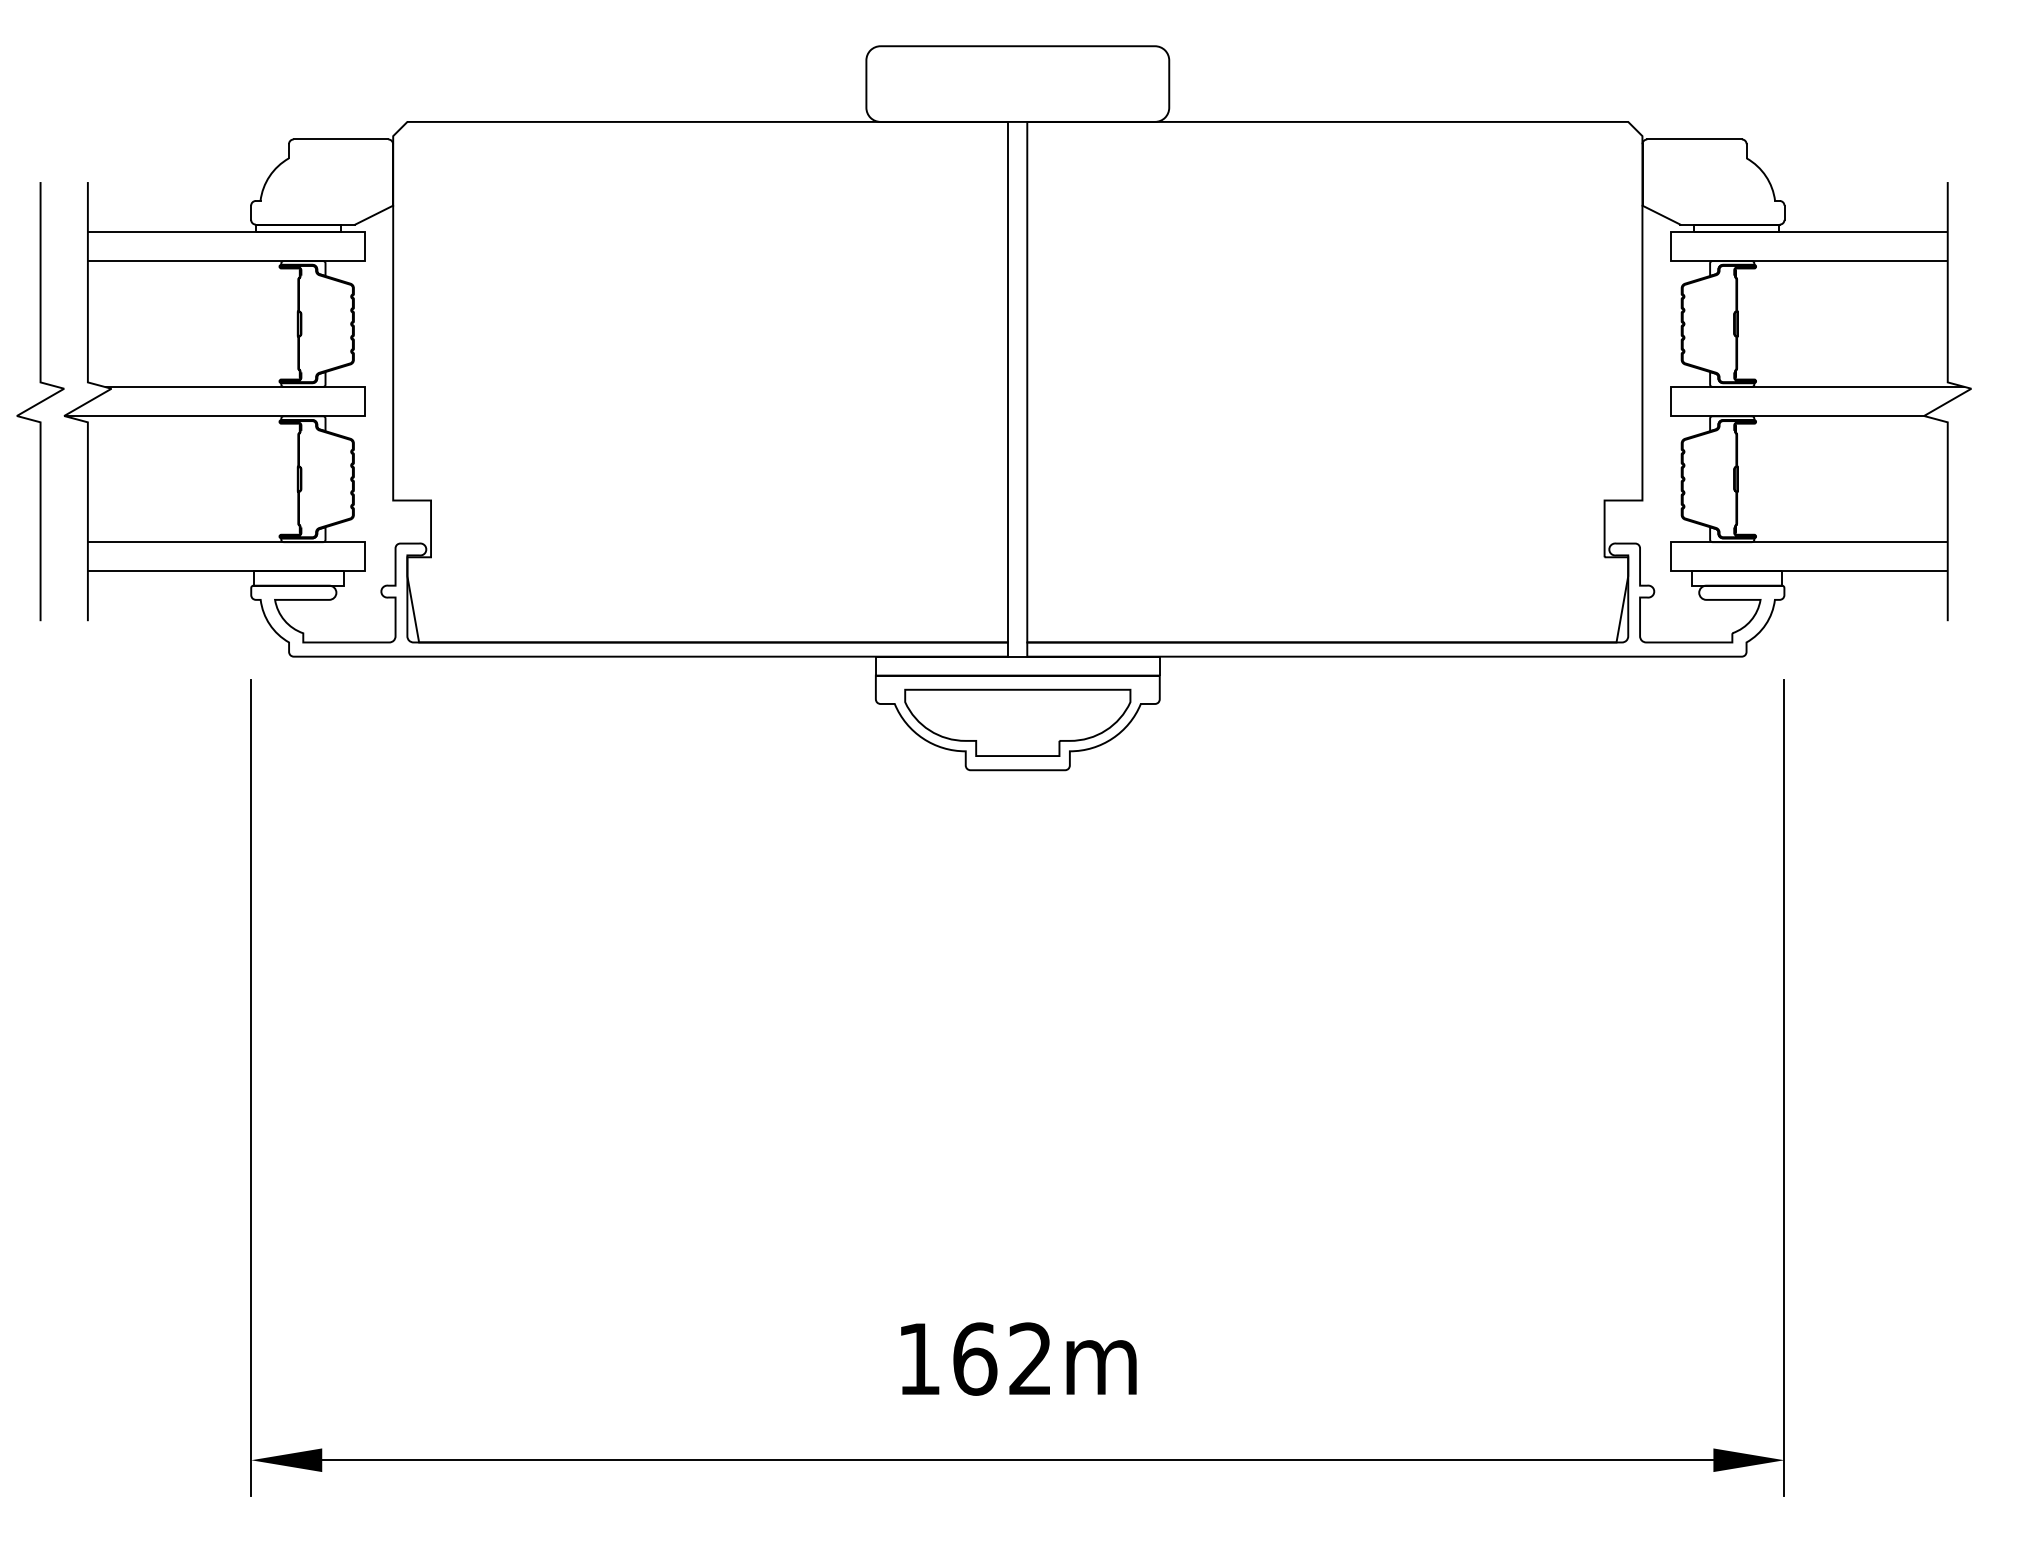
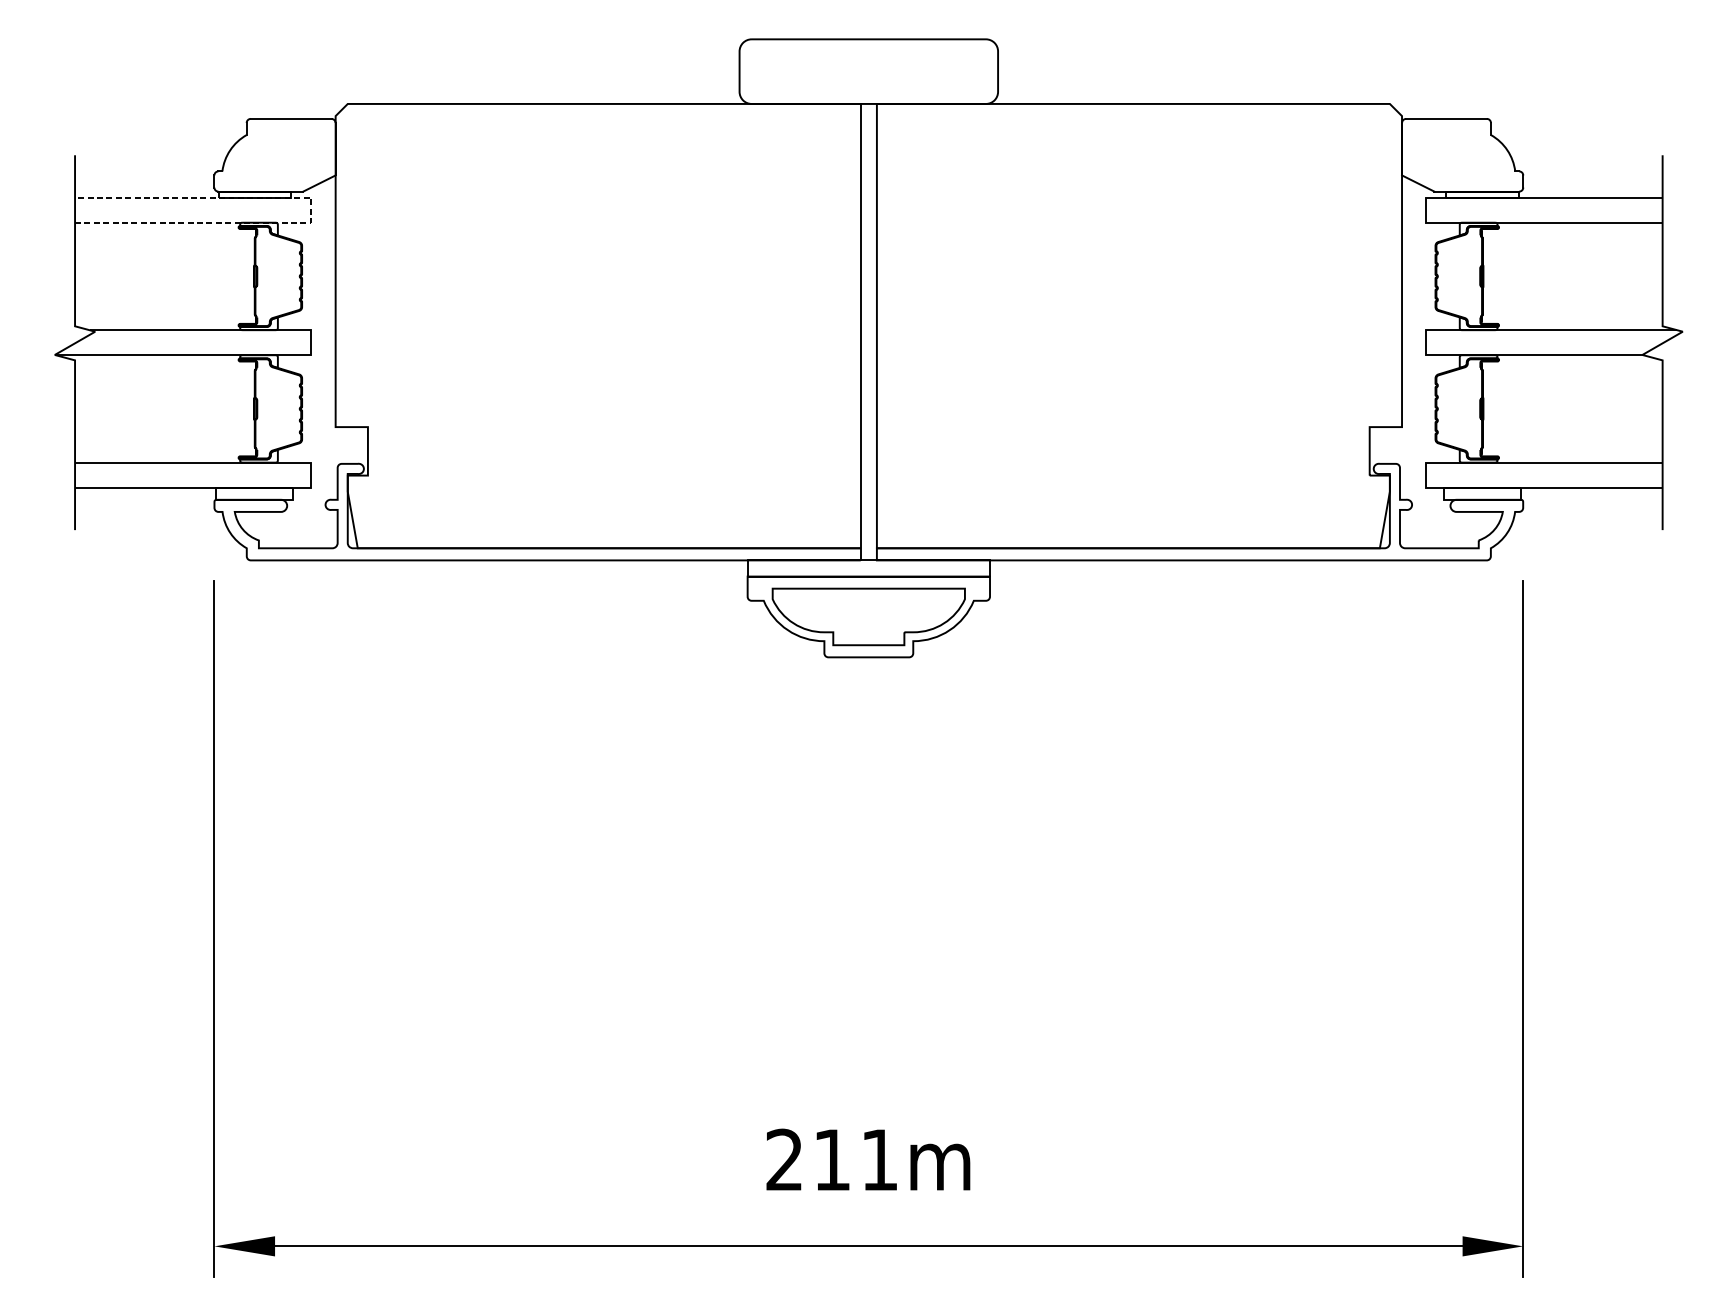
line: (364, 246) -> (311, 210), solid -> dashed
curve: (40, 401) -> (34, 342), removed
text: (974, 1358) -> (831, 1159), 162m -> 211m

